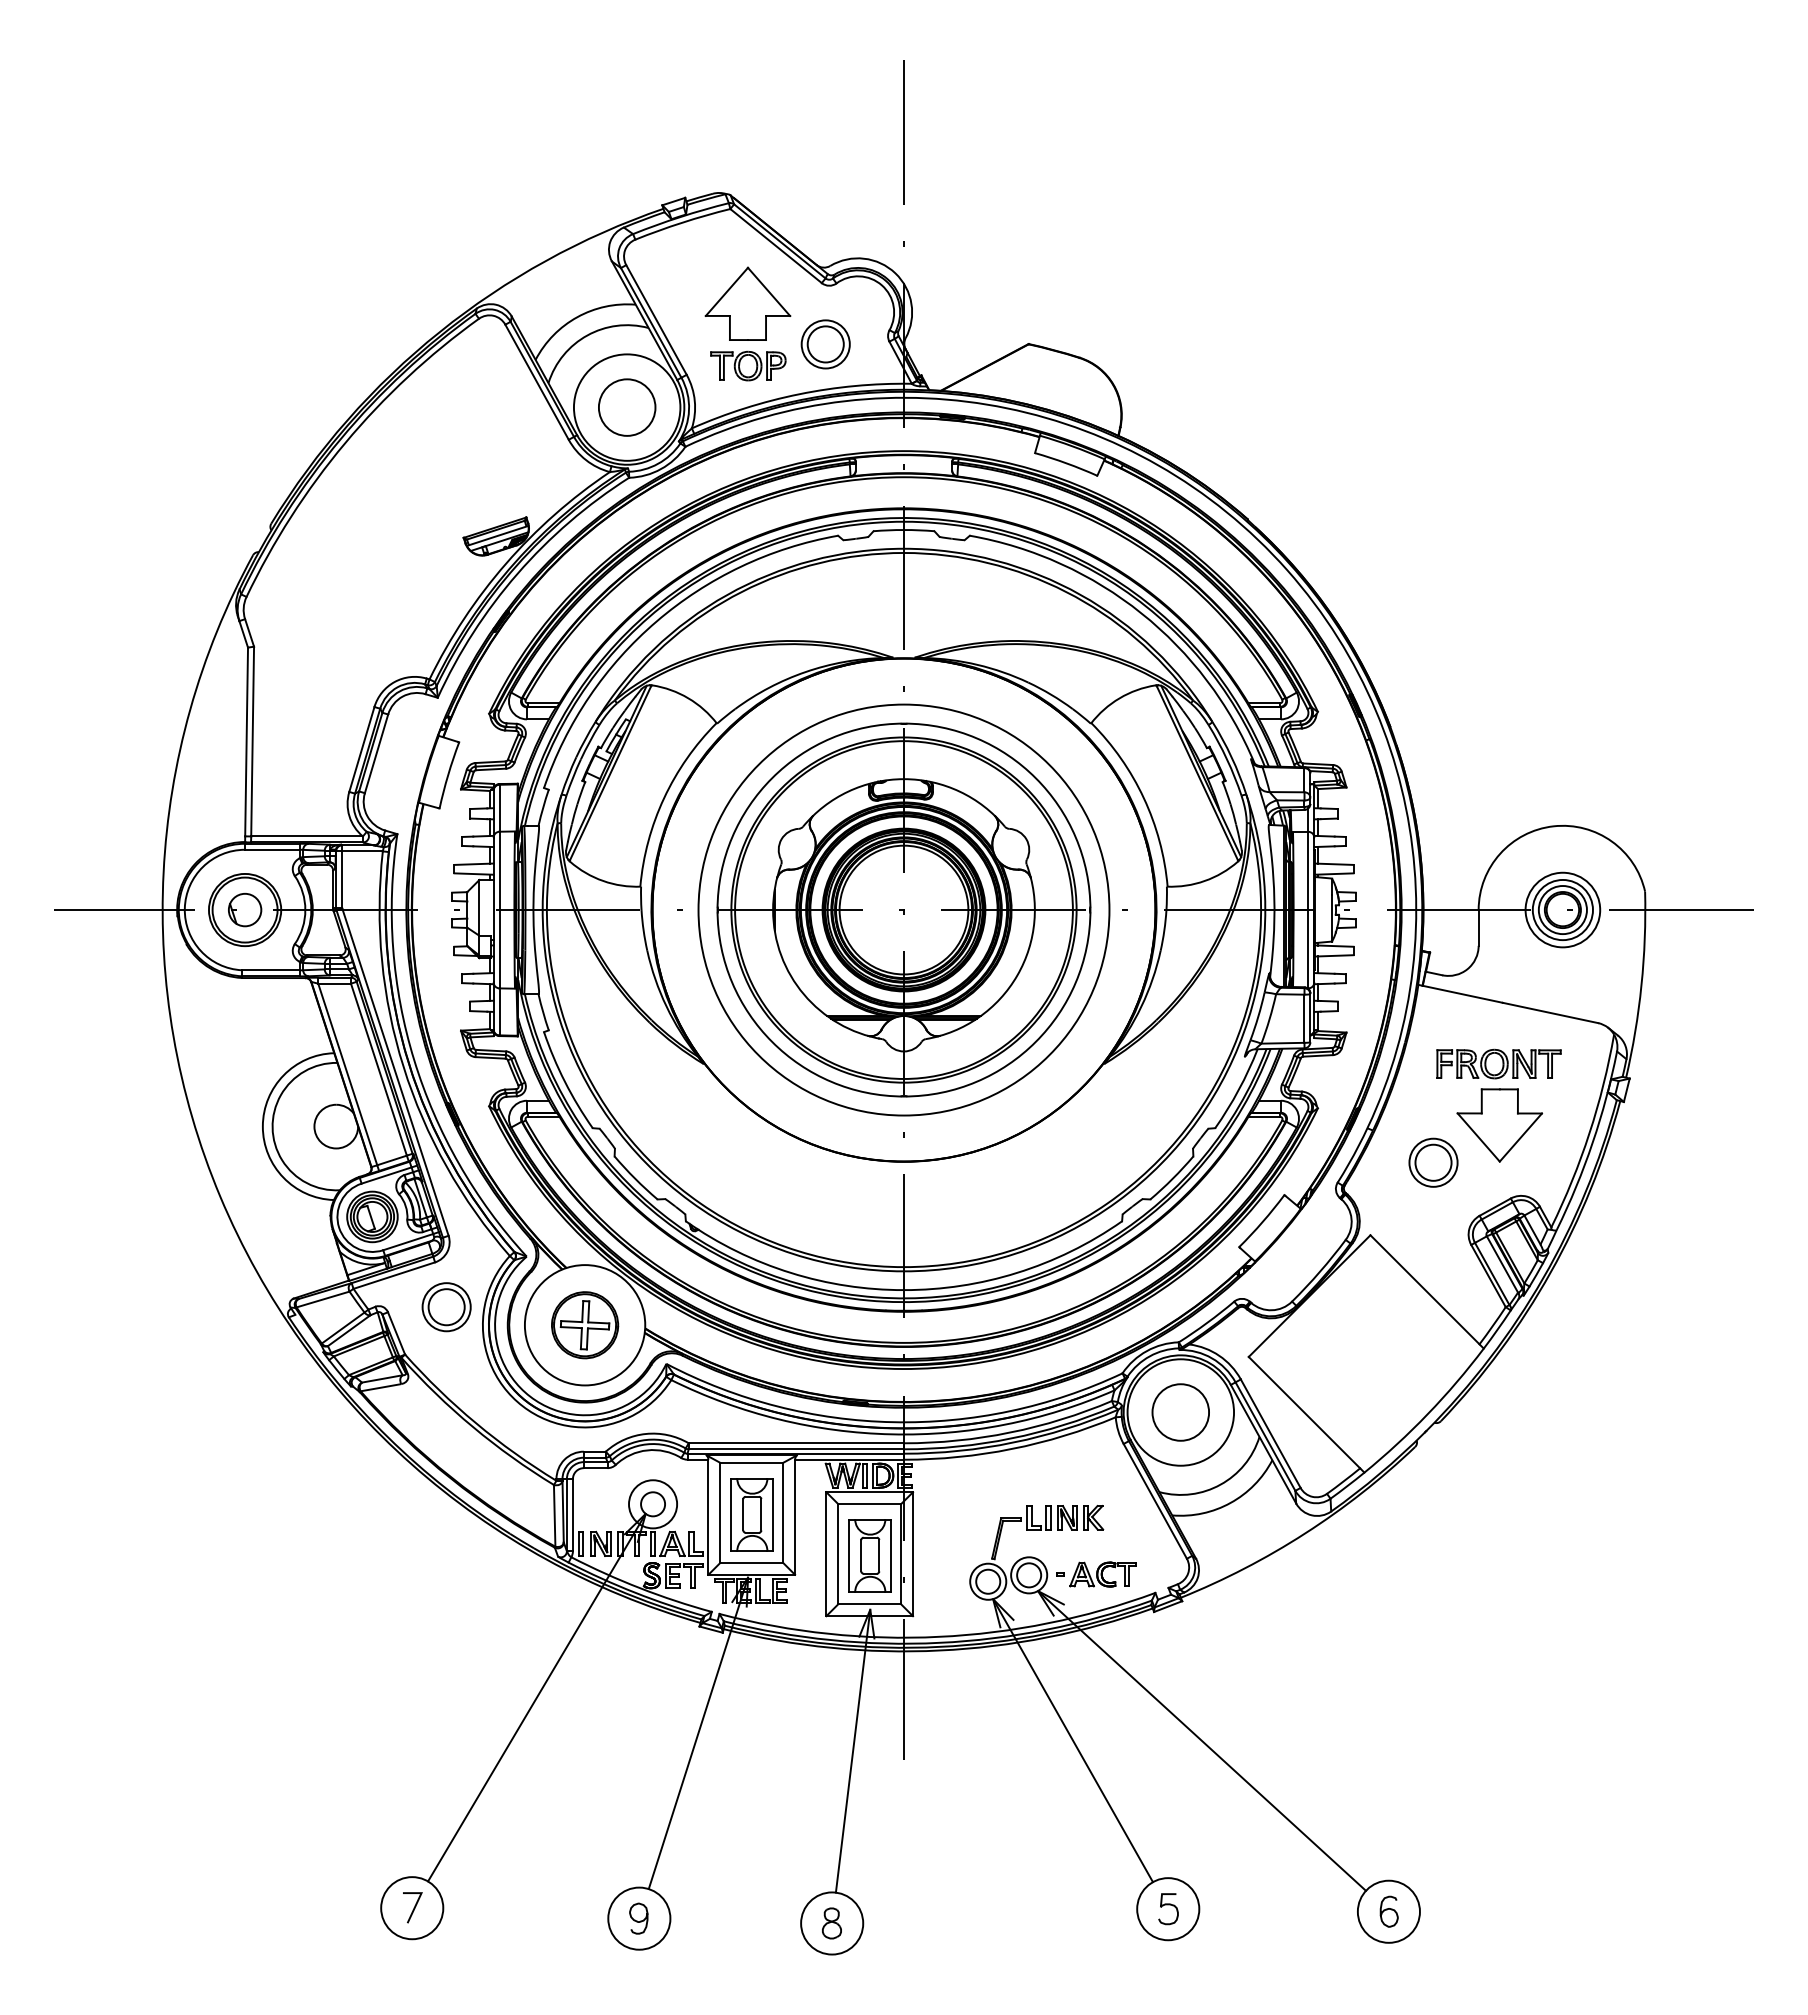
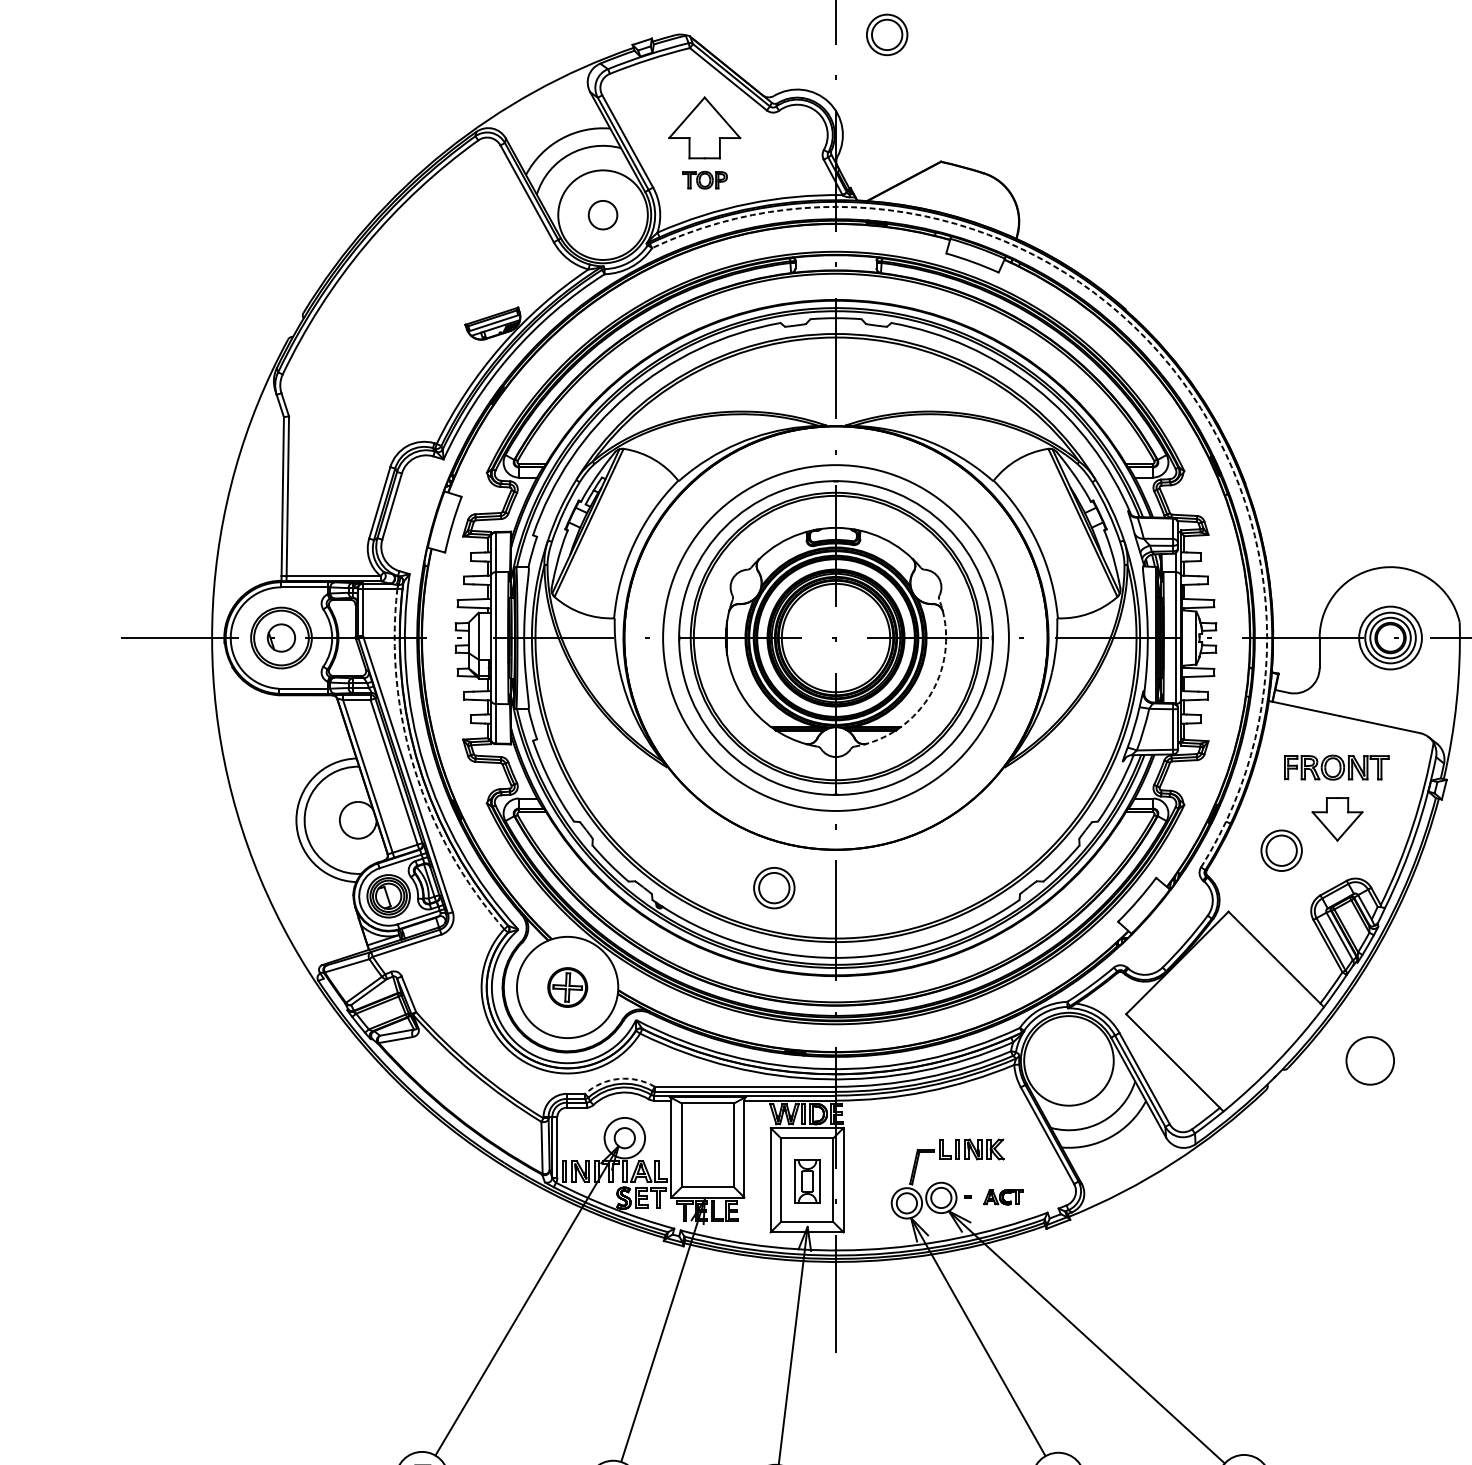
part: (825, 344) -> (886, 34), moved
part: (748, 365) -> (705, 179), size x0.7
circle: (626, 407) -> (602, 215), size x0.6
arc: (1287, 570) -> (1158, 352), solid -> dashed
arc: (1017, 975) -> (931, 693), solid -> dashed
arc: (403, 1067) -> (414, 770), solid -> dashed
part: (1499, 1125) -> (1337, 819), size x0.7
part: (446, 1307) -> (774, 888), moved
part: (585, 1325) -> (567, 987), size x0.7
circle: (1180, 1412) -> (1370, 1060), moved
arc: (645, 1433) -> (618, 1078), solid -> dashed
part: (751, 1514) -> (707, 1146), removed
part: (869, 1555) -> (806, 1181), size x0.7
part: (1102, 1574) -> (1003, 1197), size x0.7

